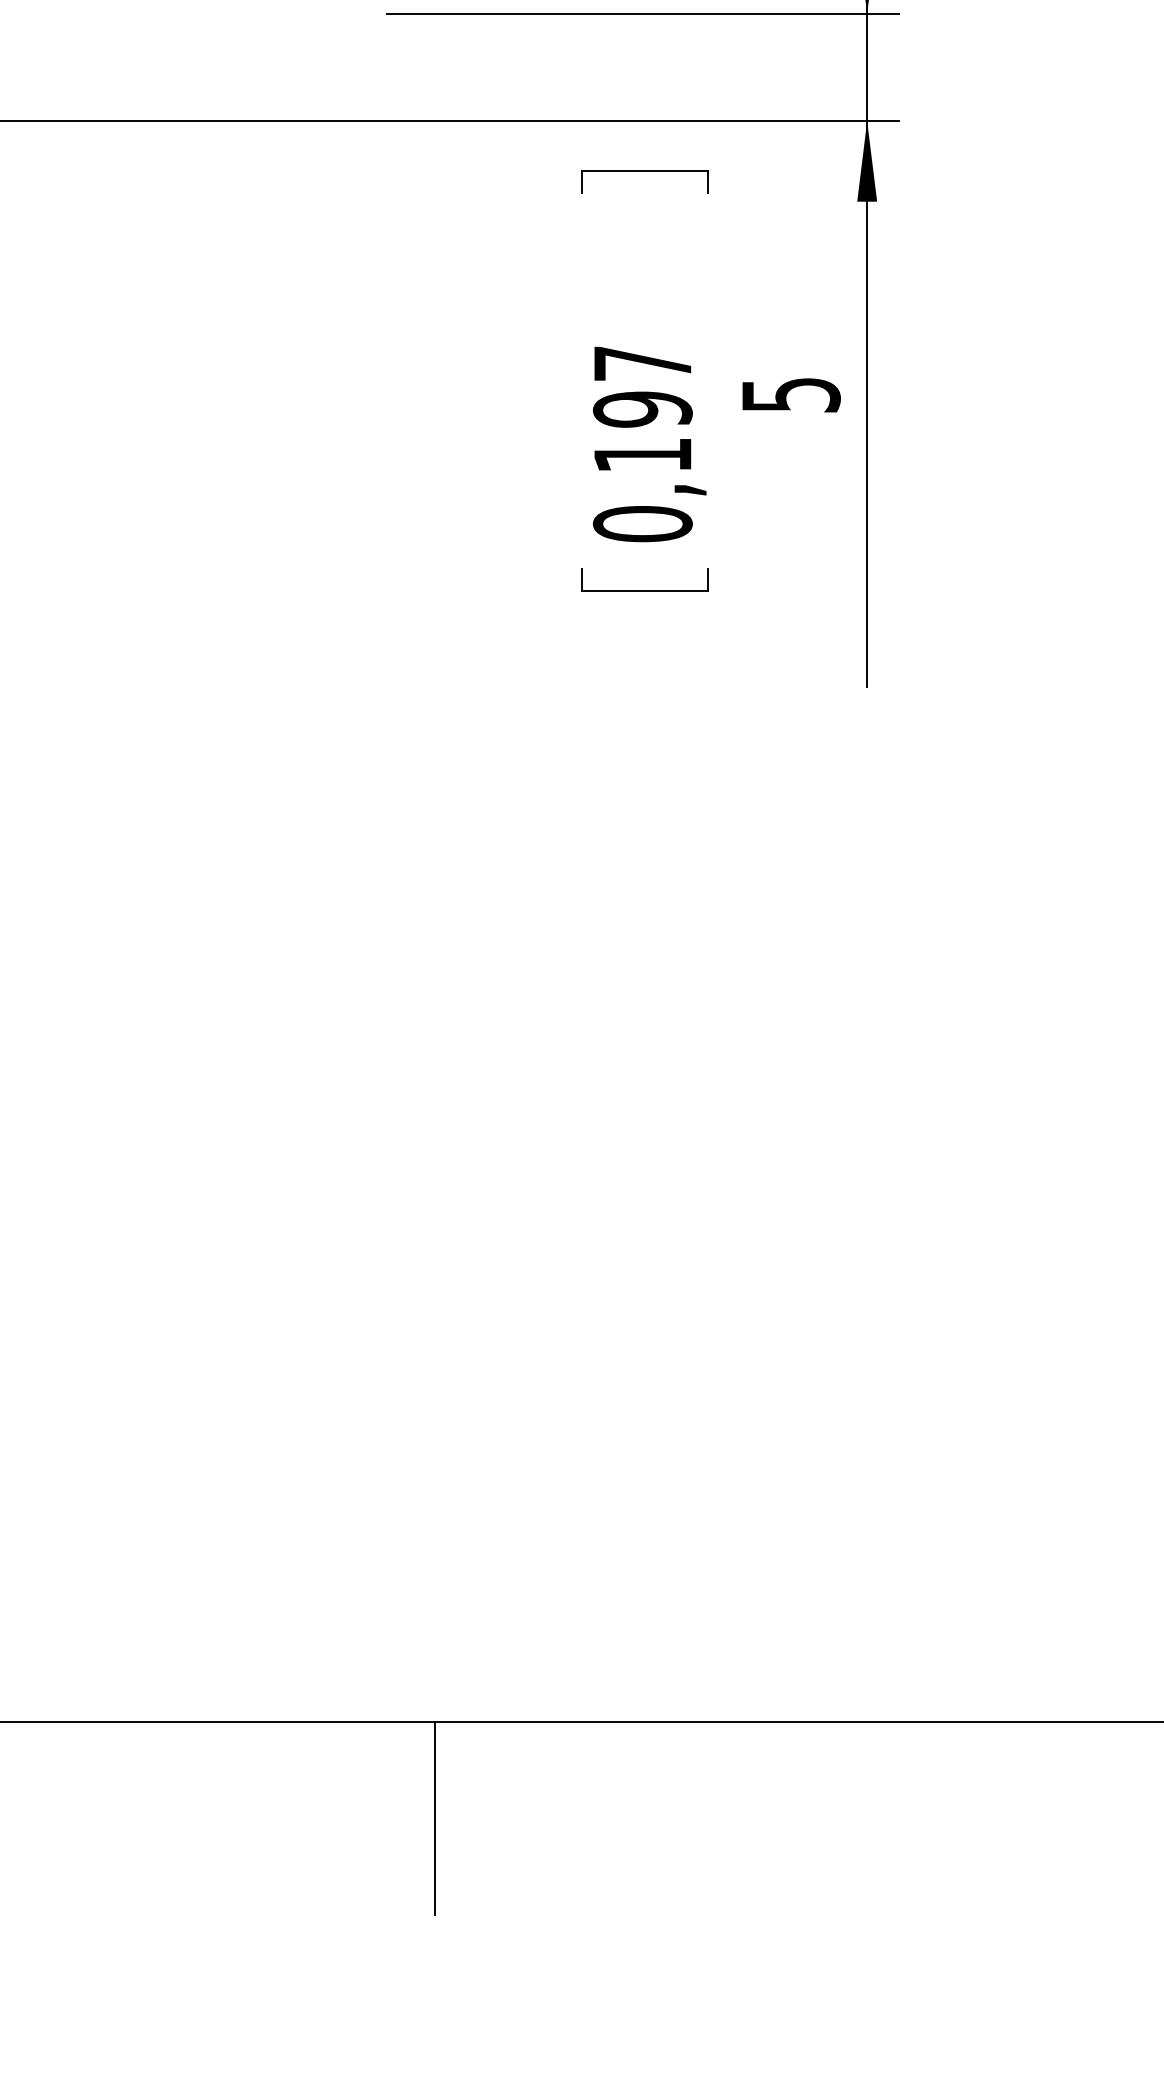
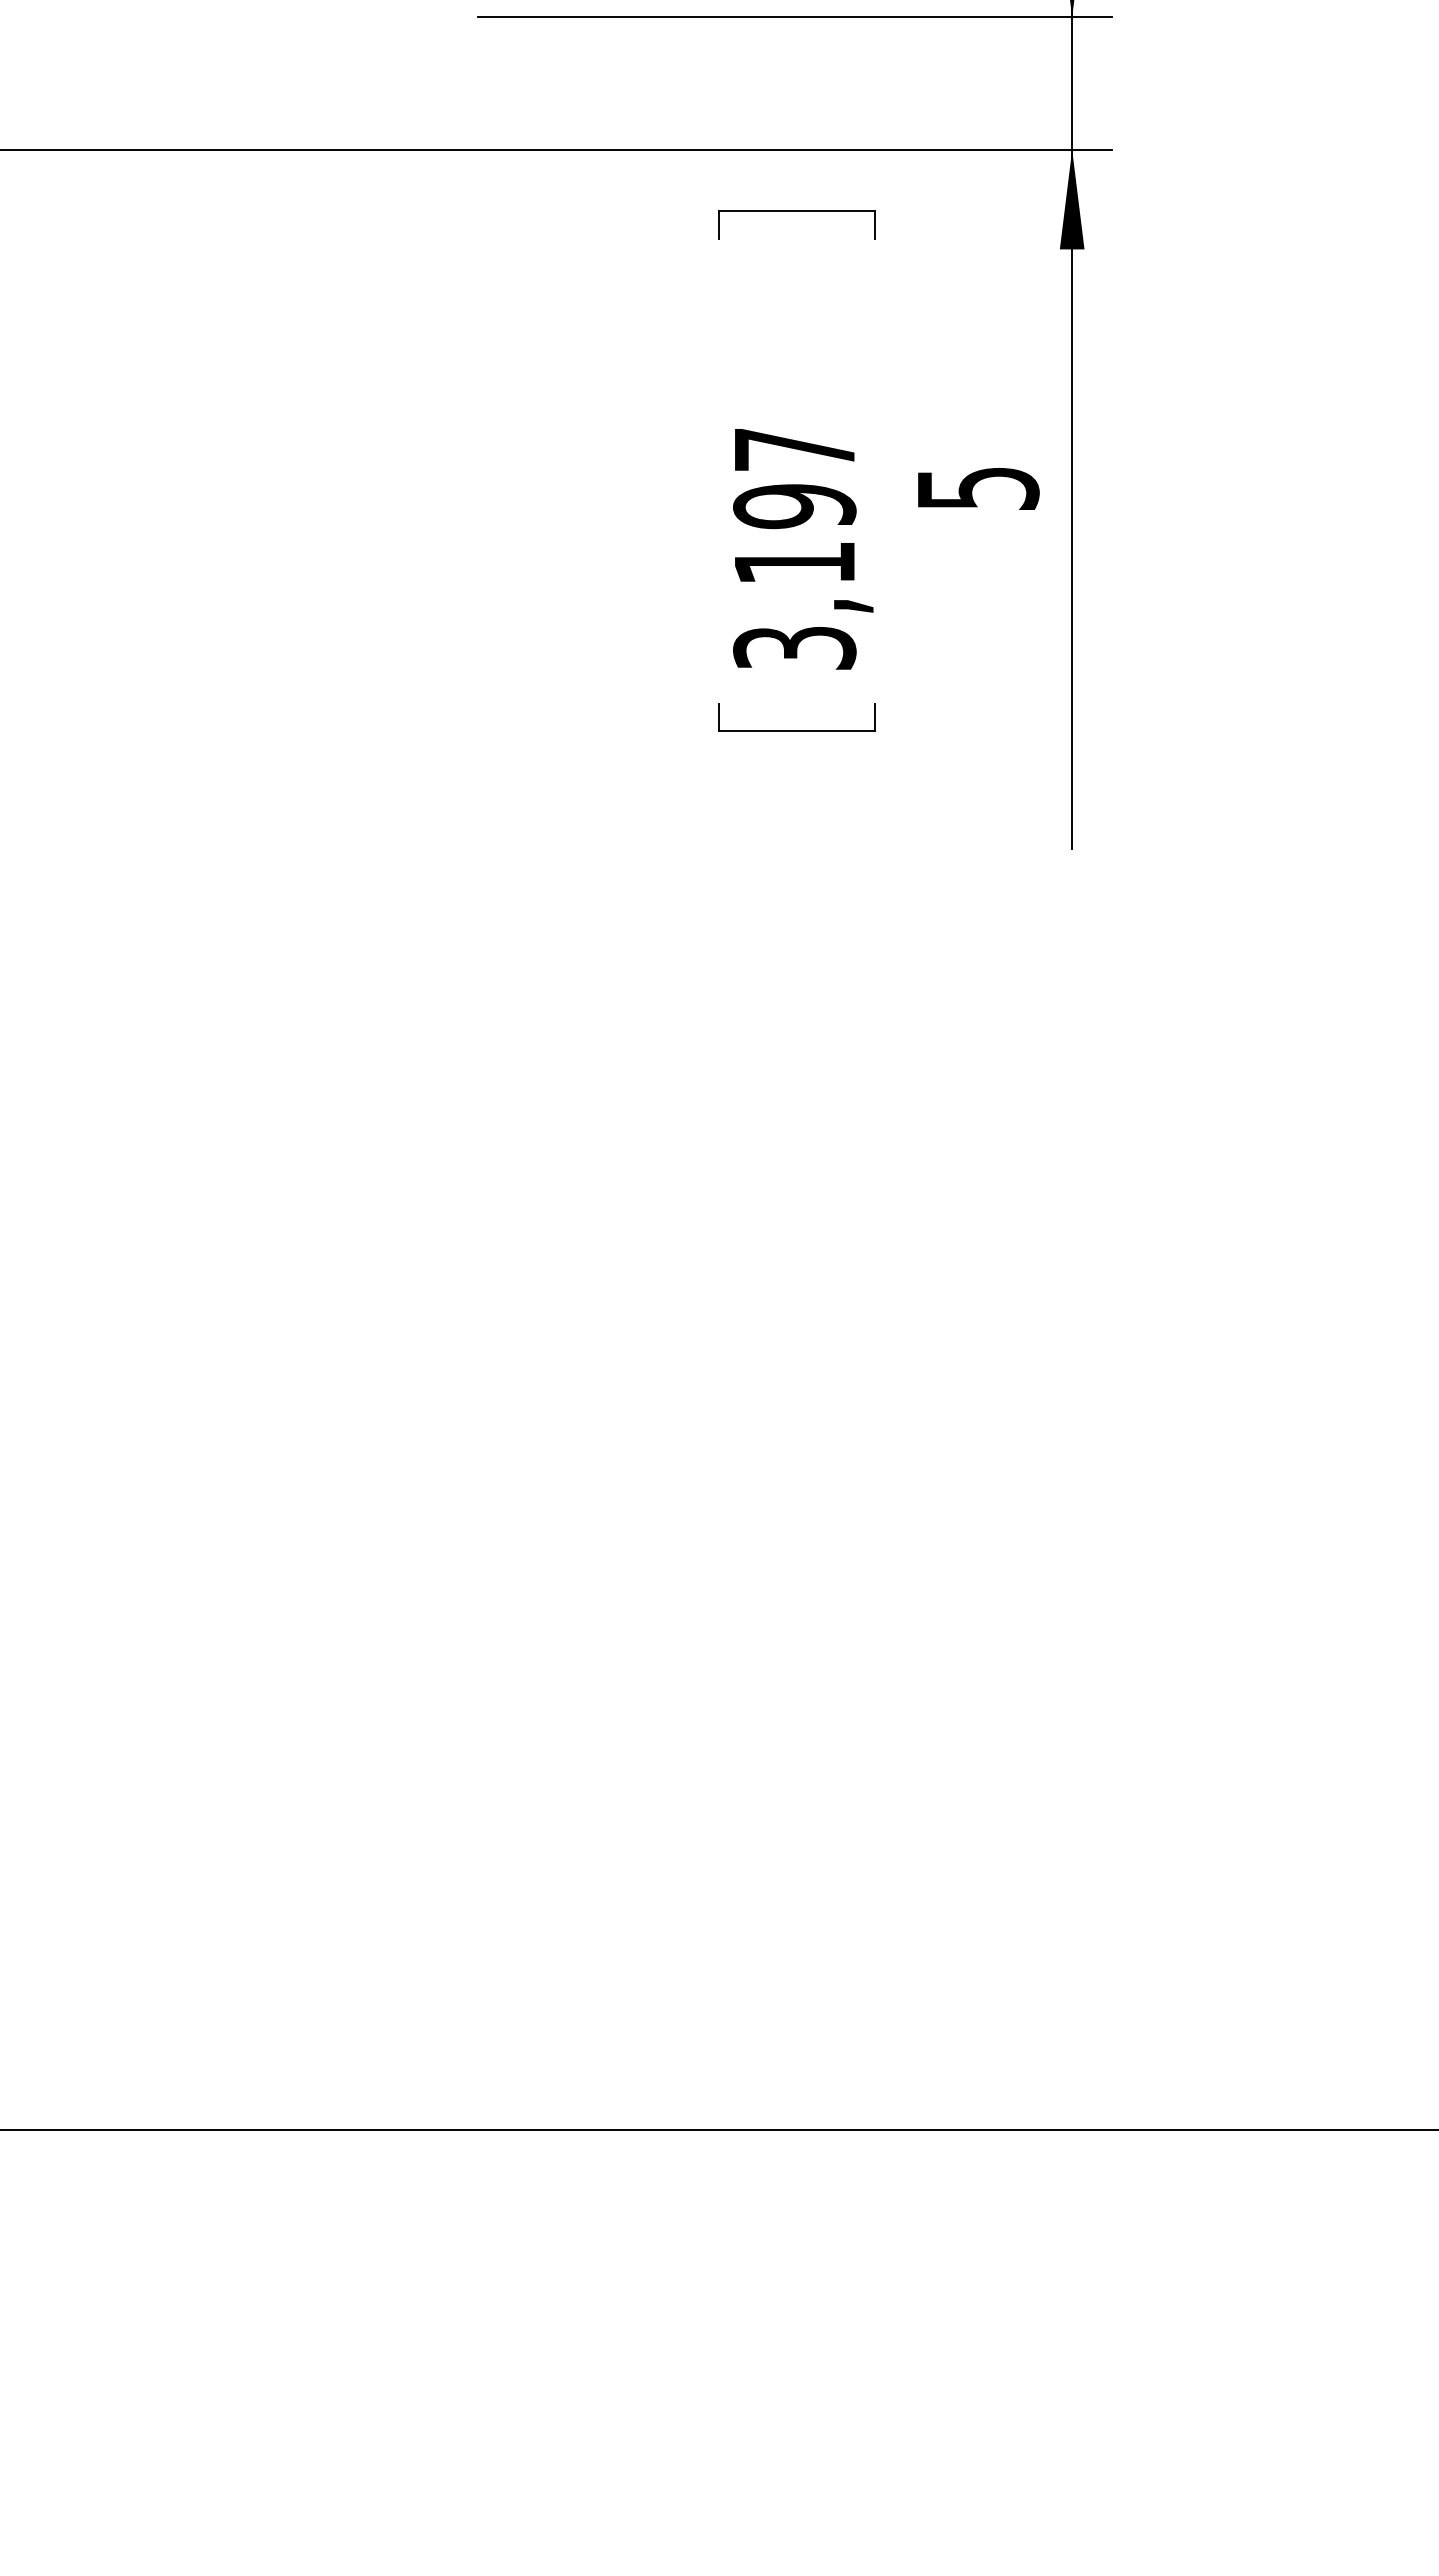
text: (642, 523) -> (794, 647), 0,197 -> 3,197
line: (434, 1818) -> (537, 2248), removed

